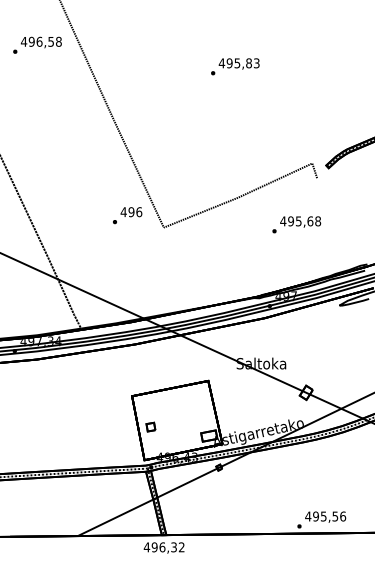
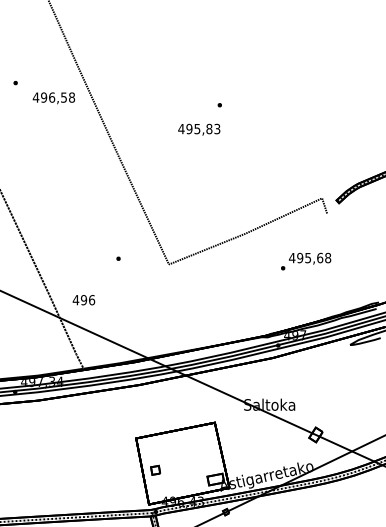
text: (40, 42) -> (53, 98), moved
text: (238, 63) -> (198, 129), moved
text: (131, 212) -> (83, 300), moved

